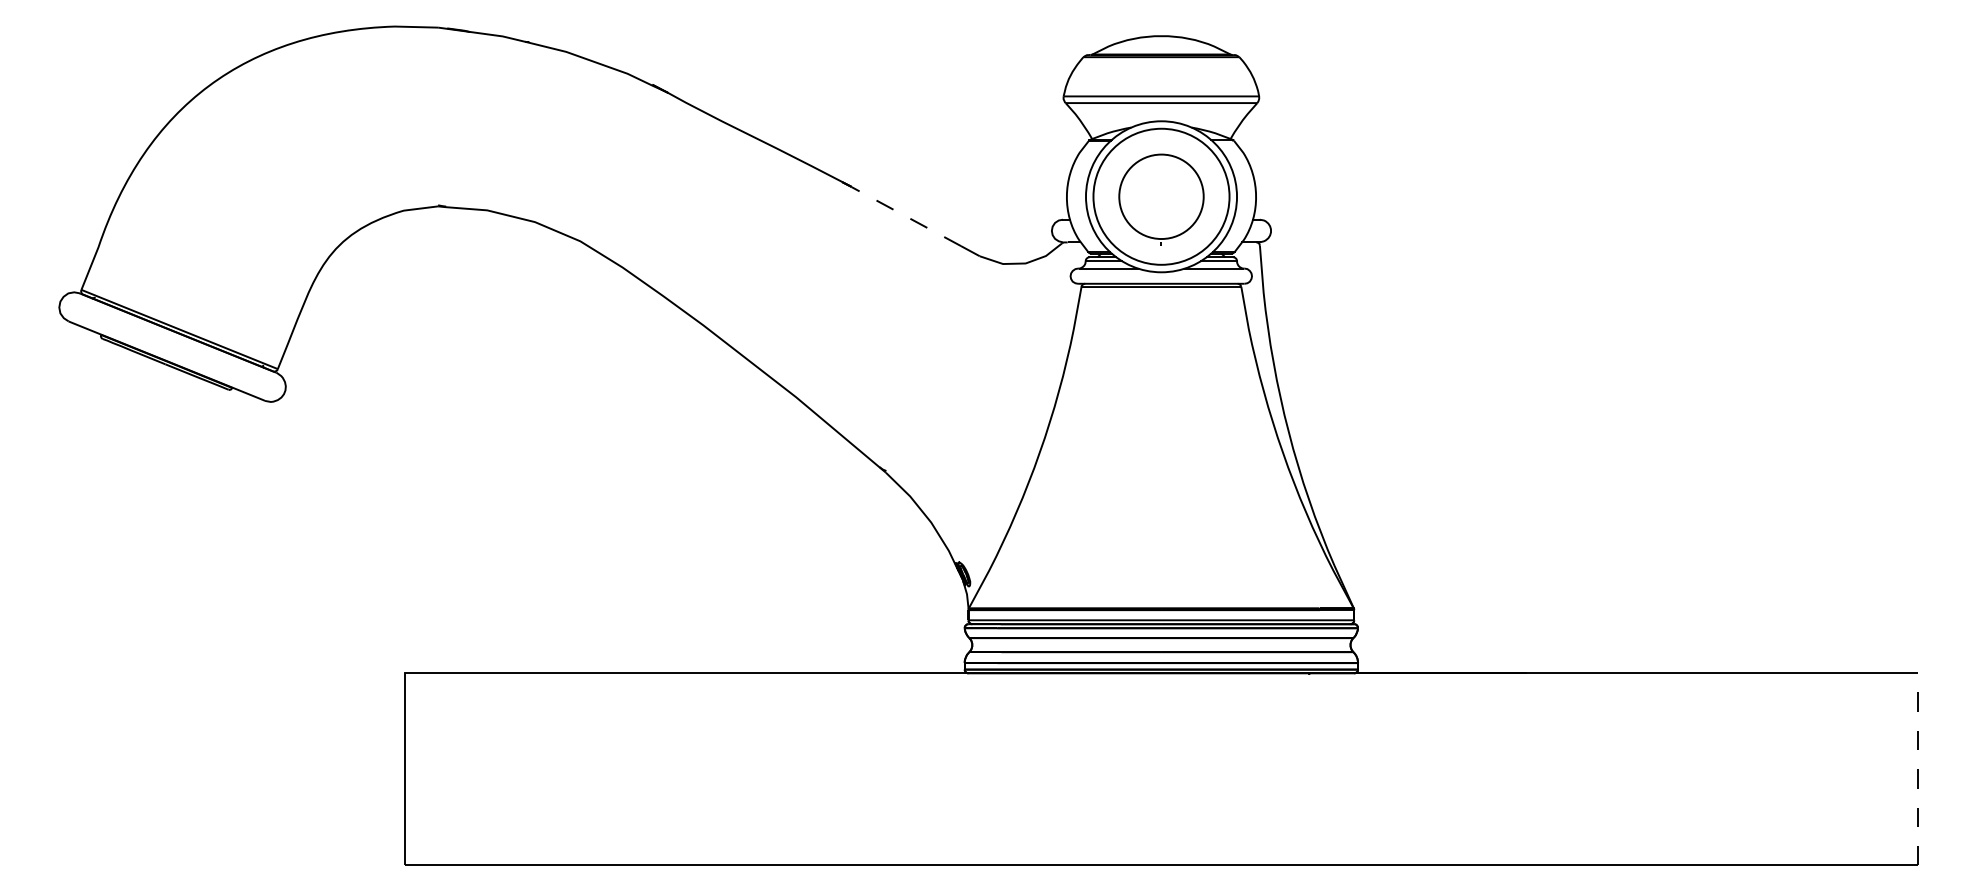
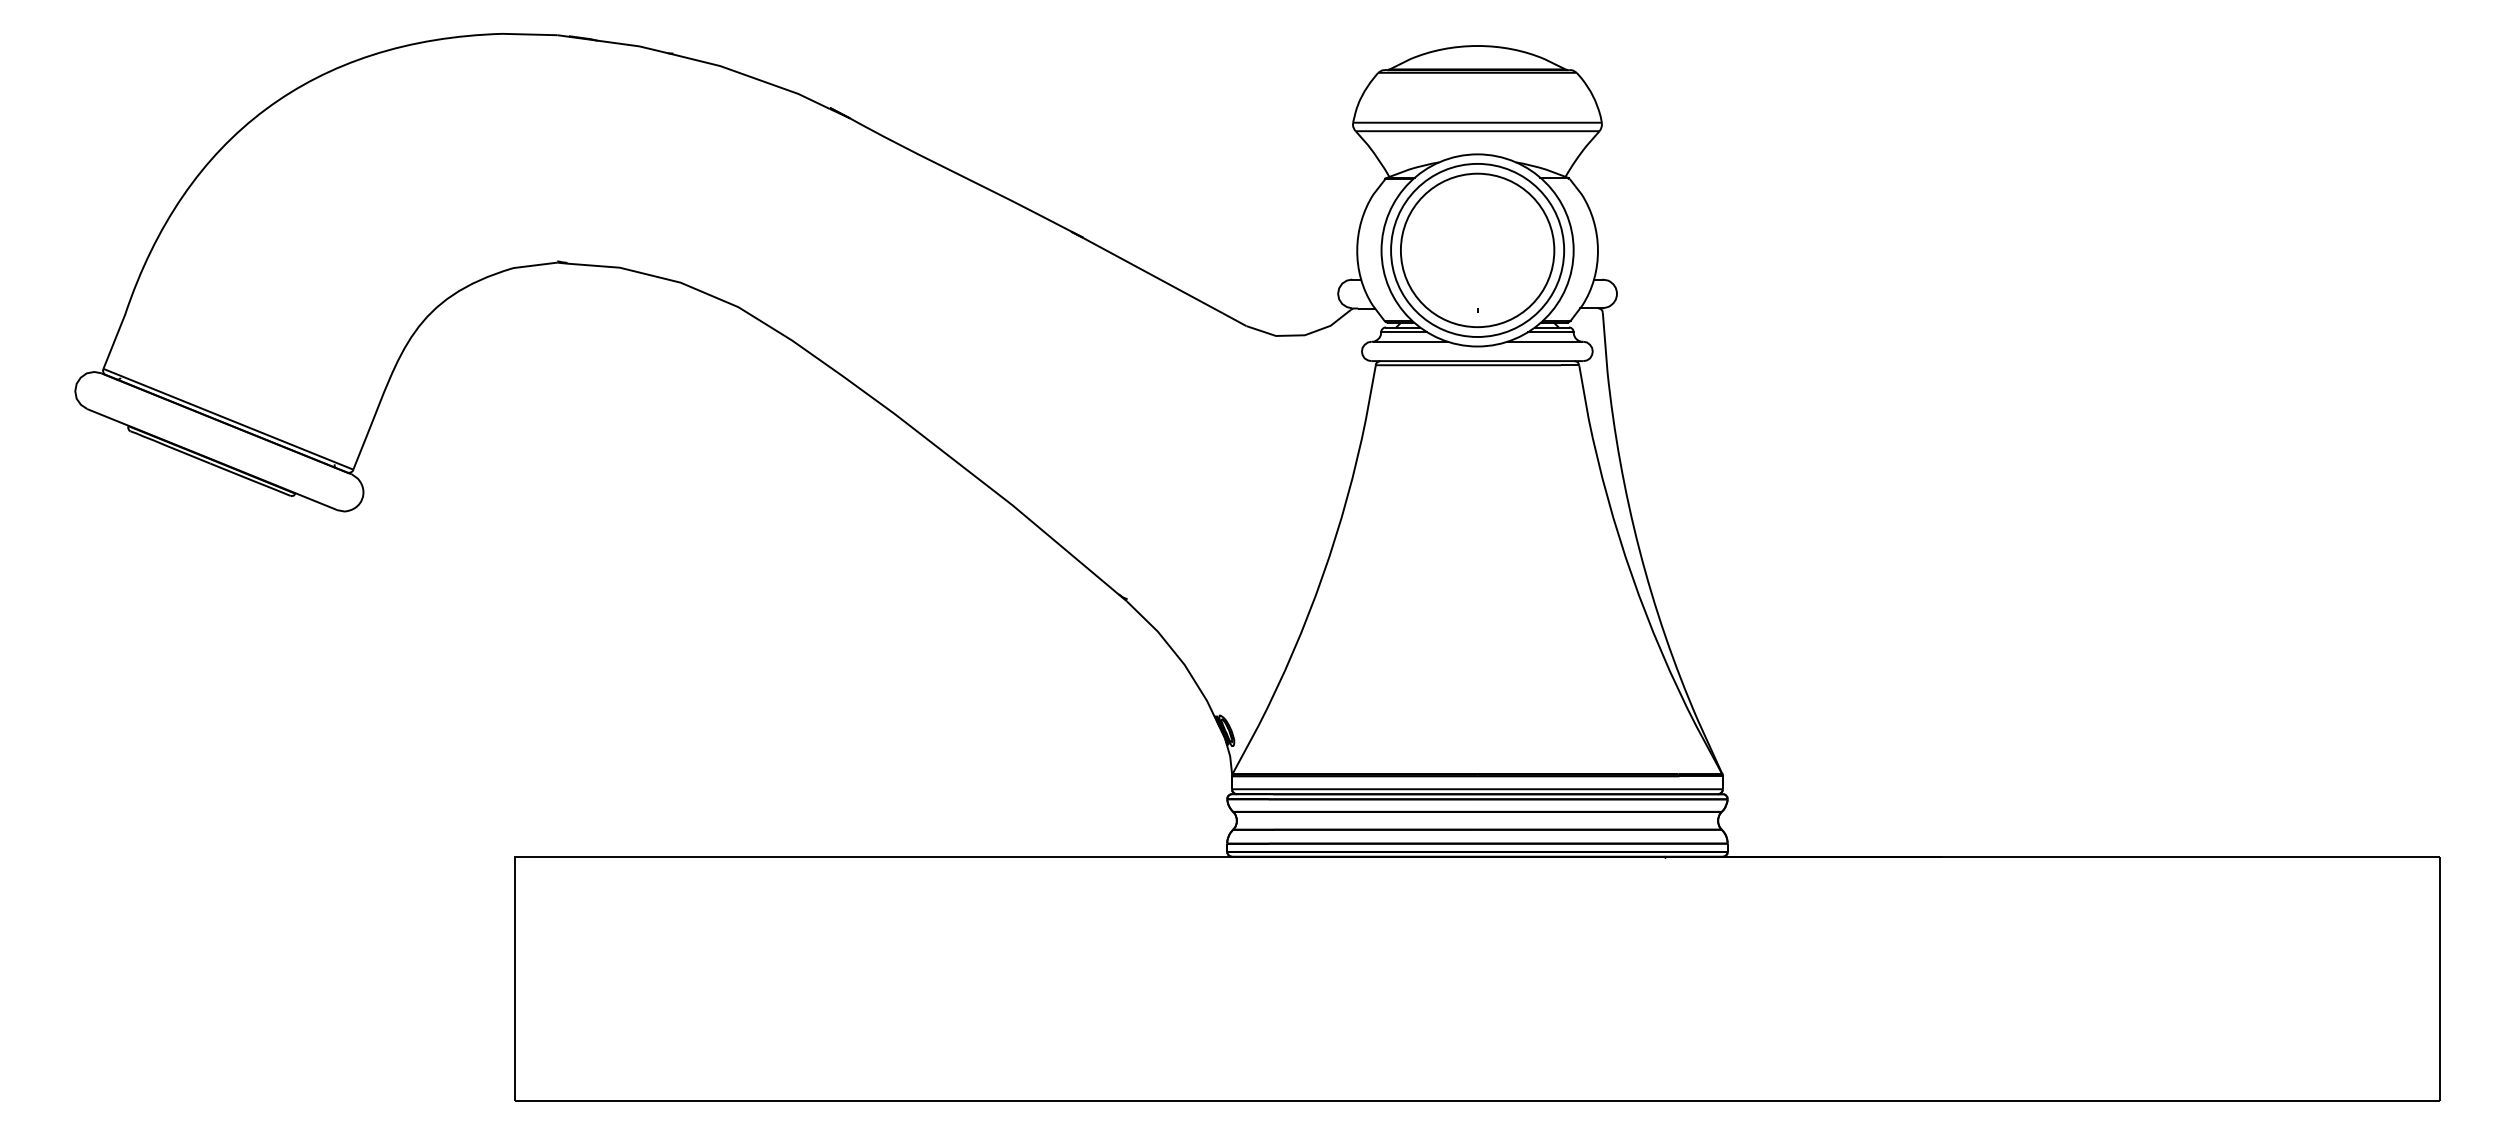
circle: (1161, 196) -> (1477, 250), size x1.43
line: (906, 216) -> (1153, 275), dashed -> solid
line: (1917, 768) -> (2439, 977), dashed -> solid

